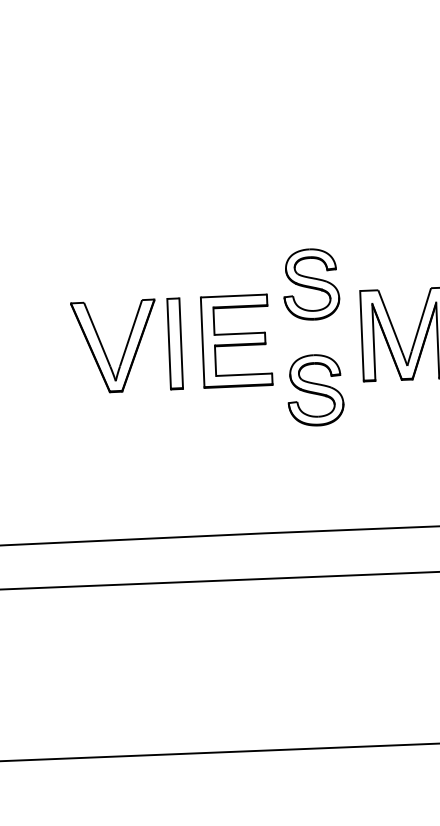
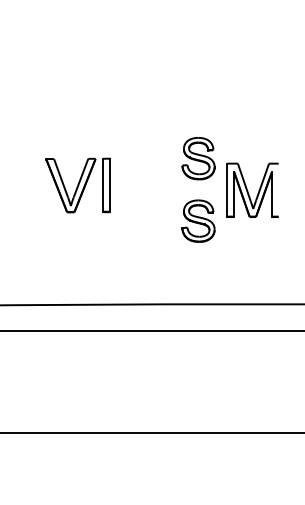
part: (235, 339) -> (152, 189), removed
part: (125, 345) -> (77, 185), moved

